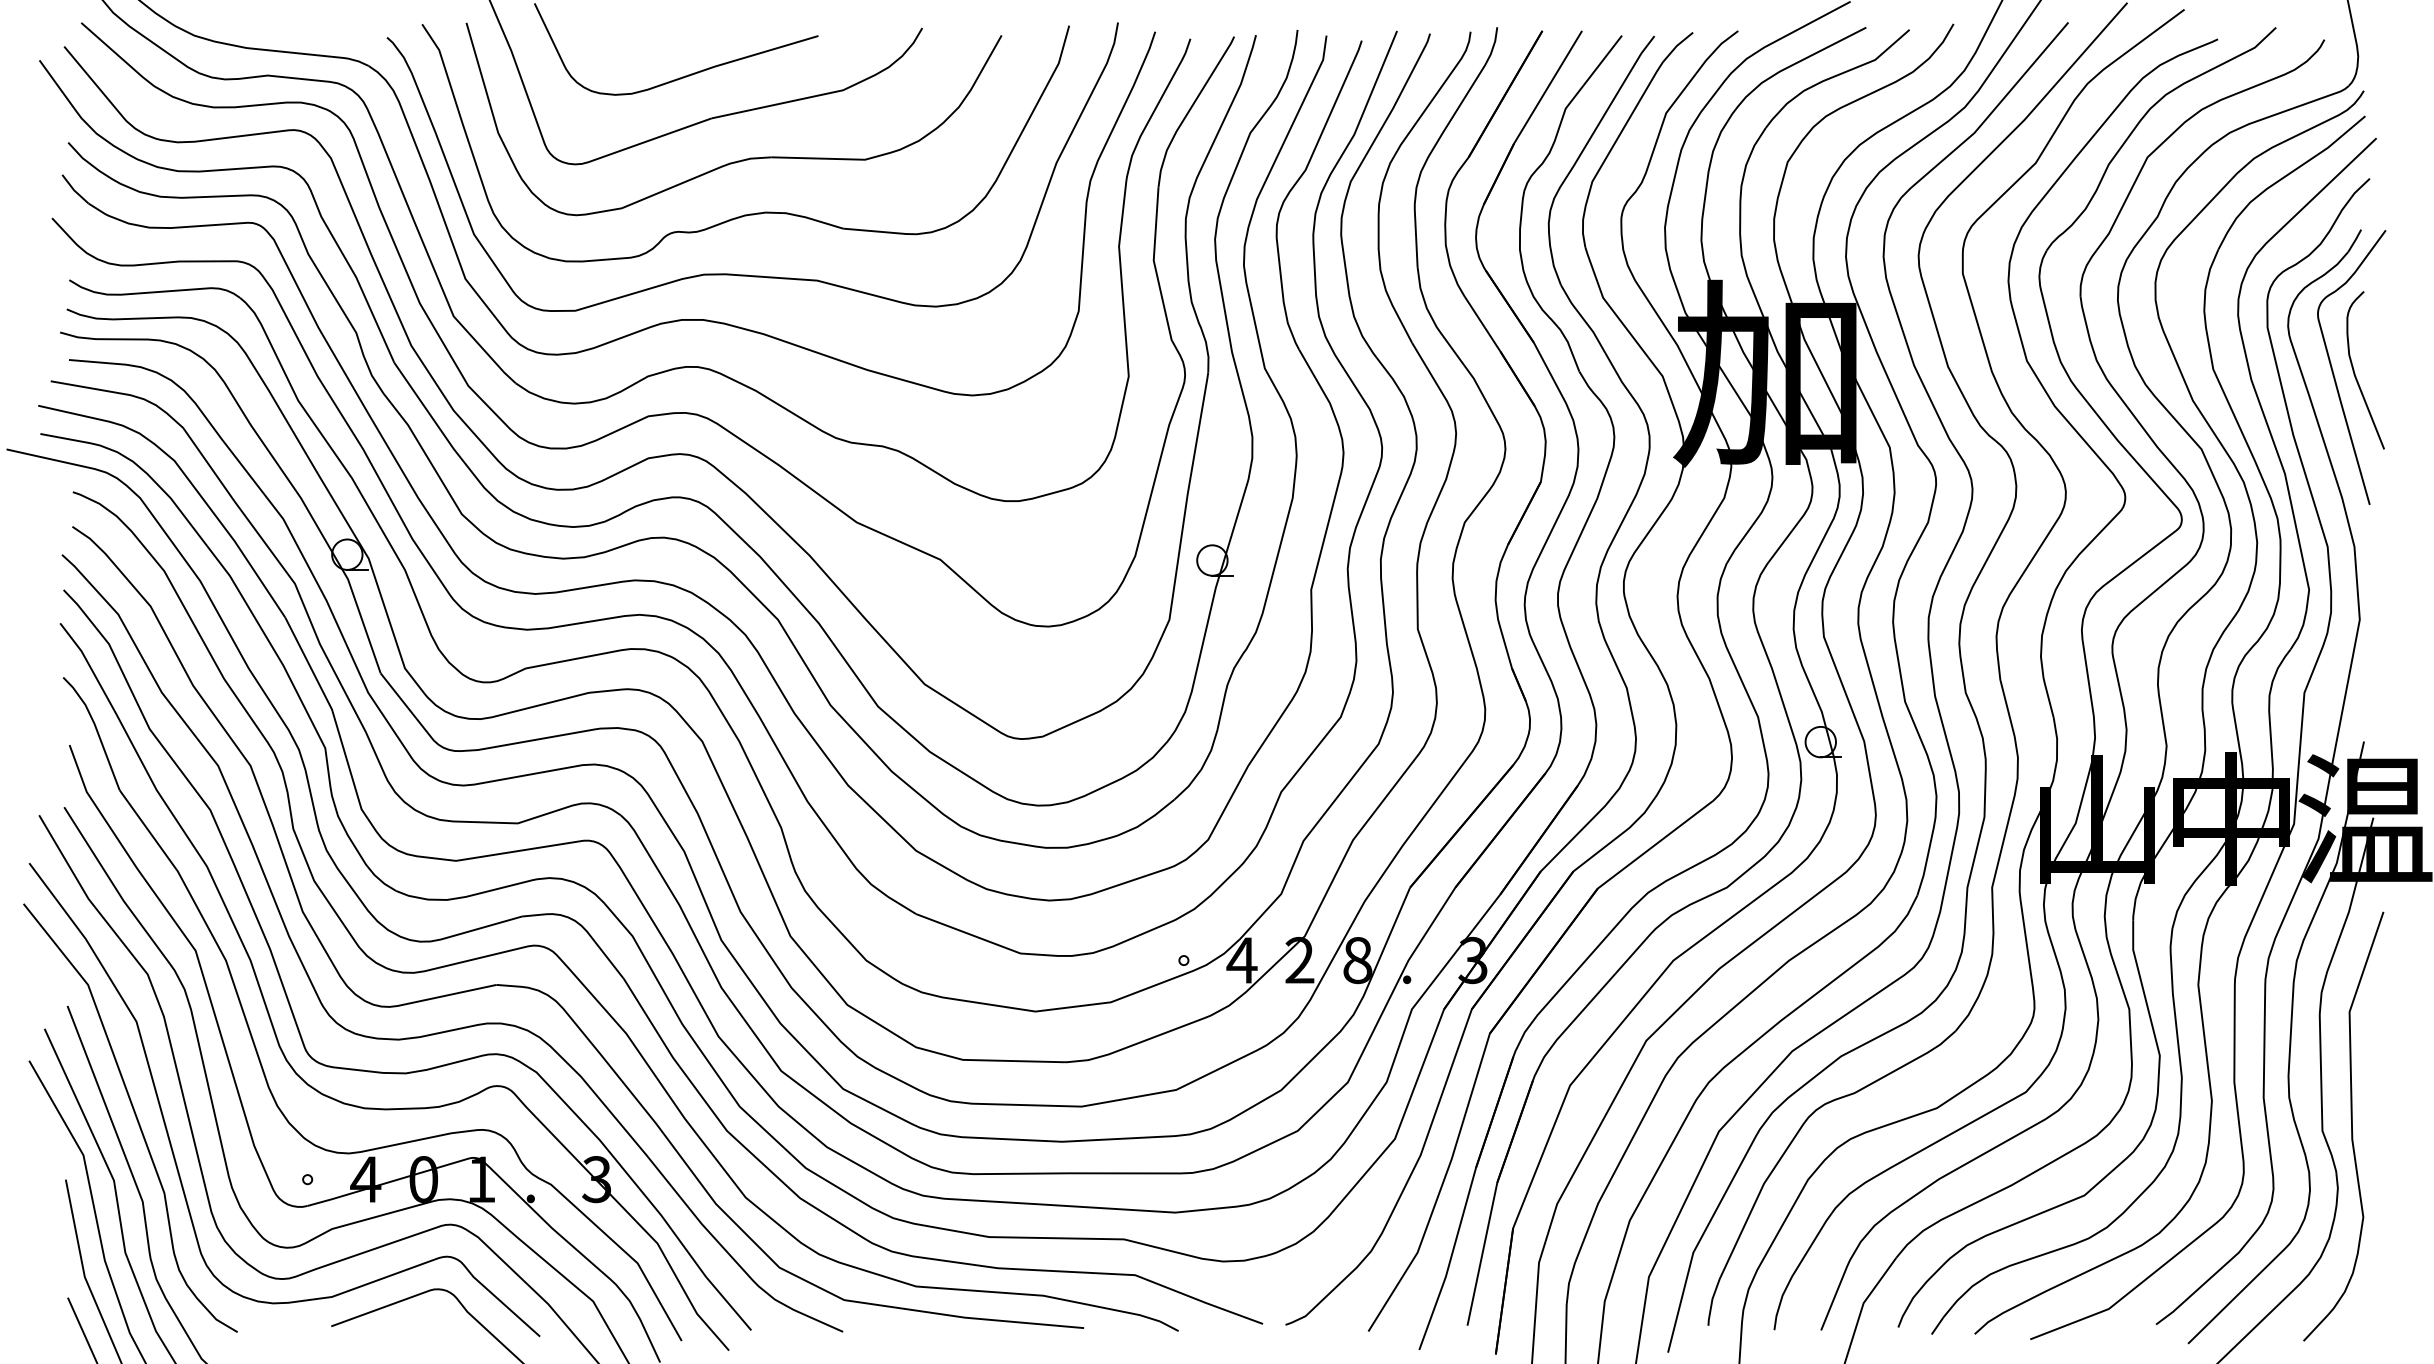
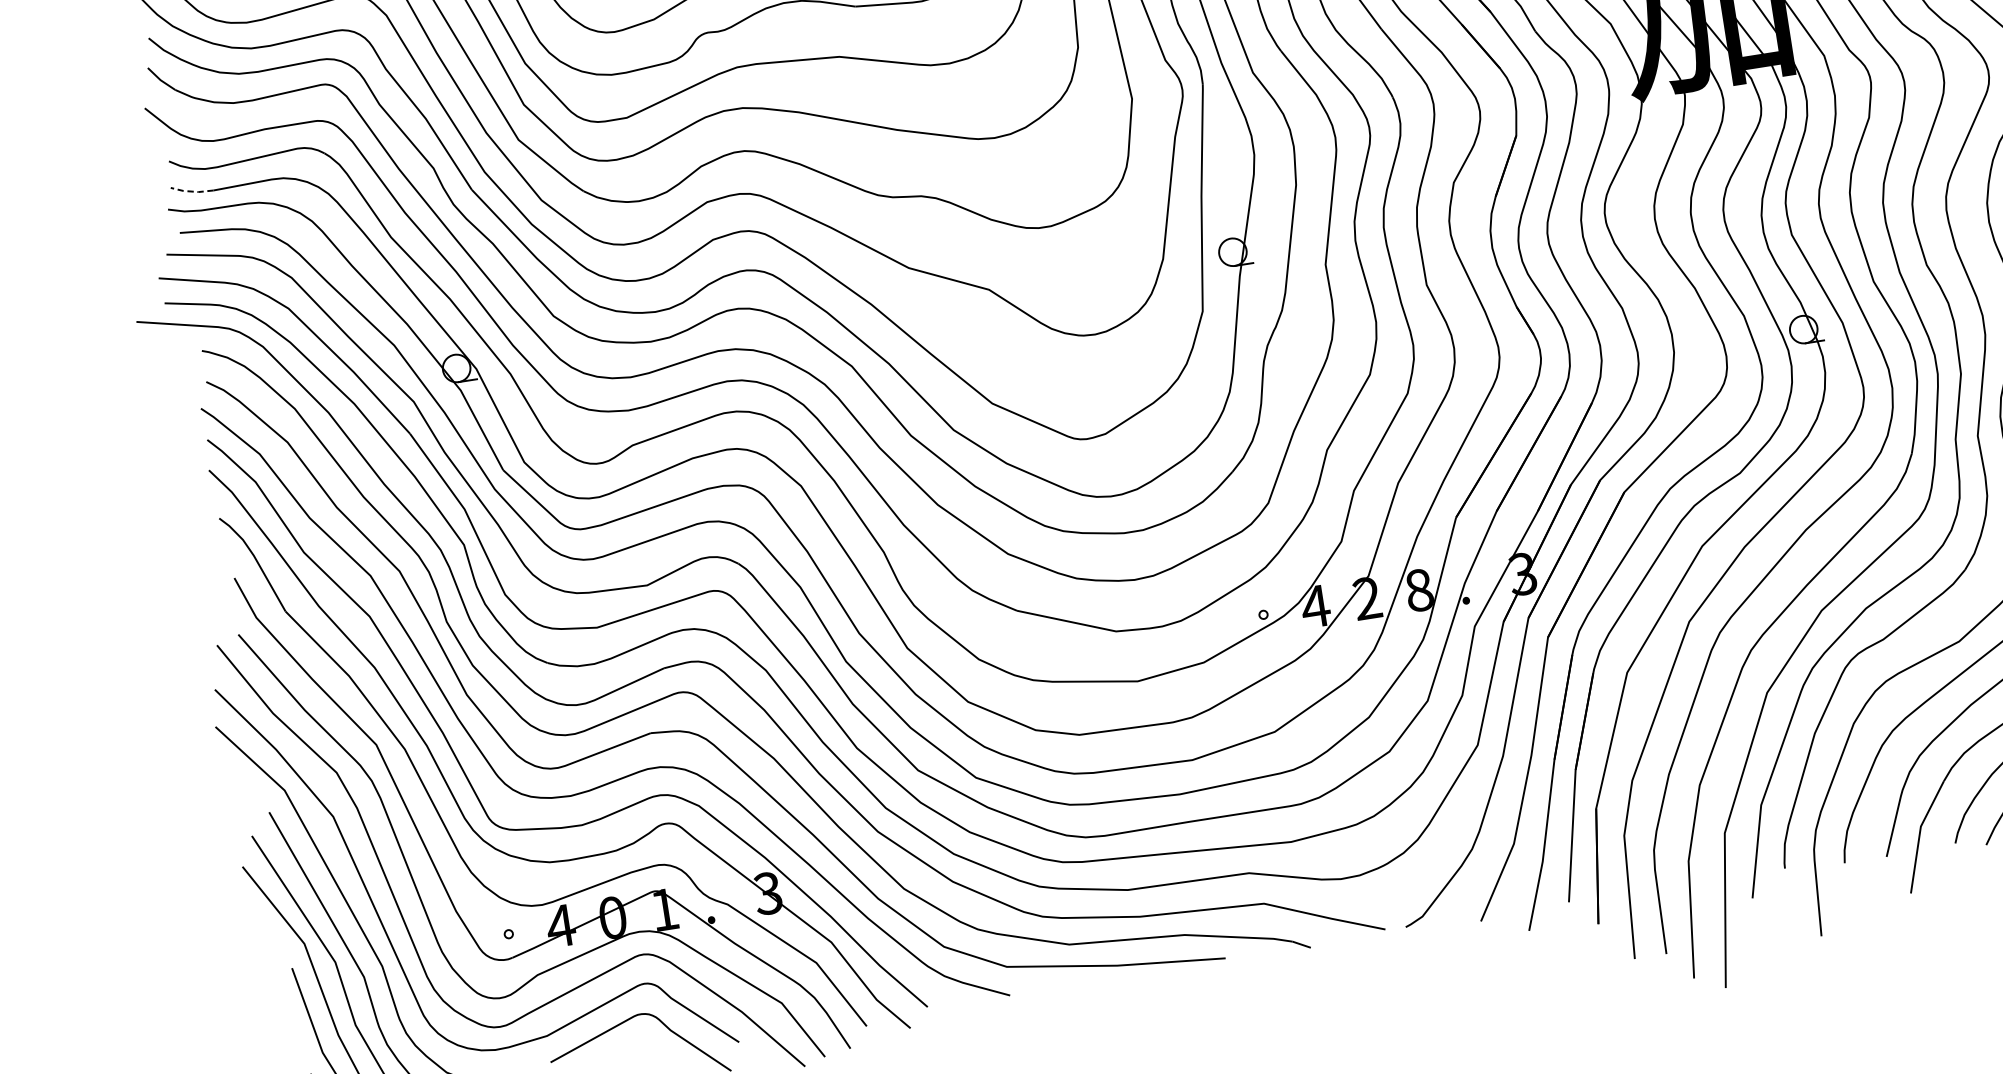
line: (88, 316) -> (191, 191), solid -> dashed

